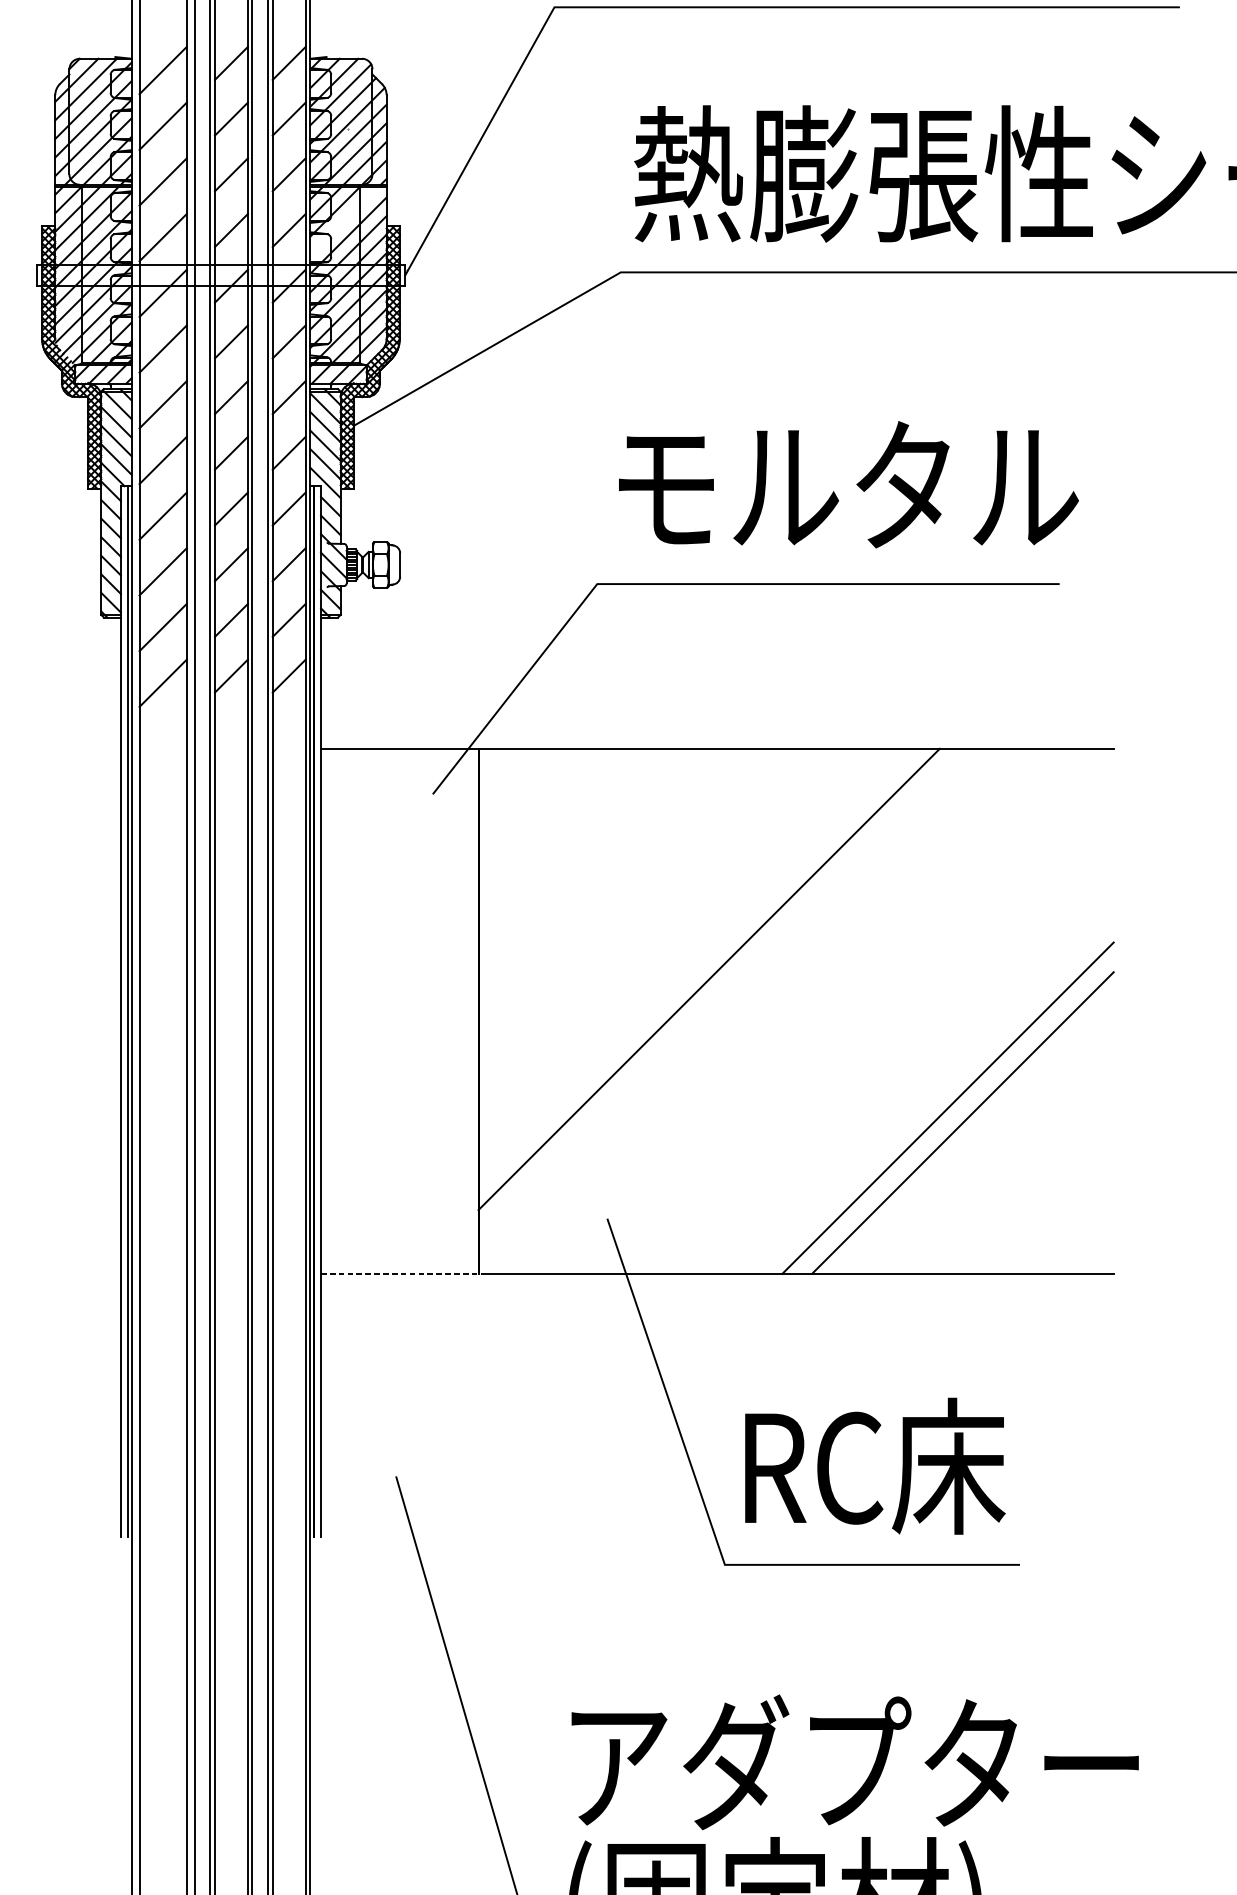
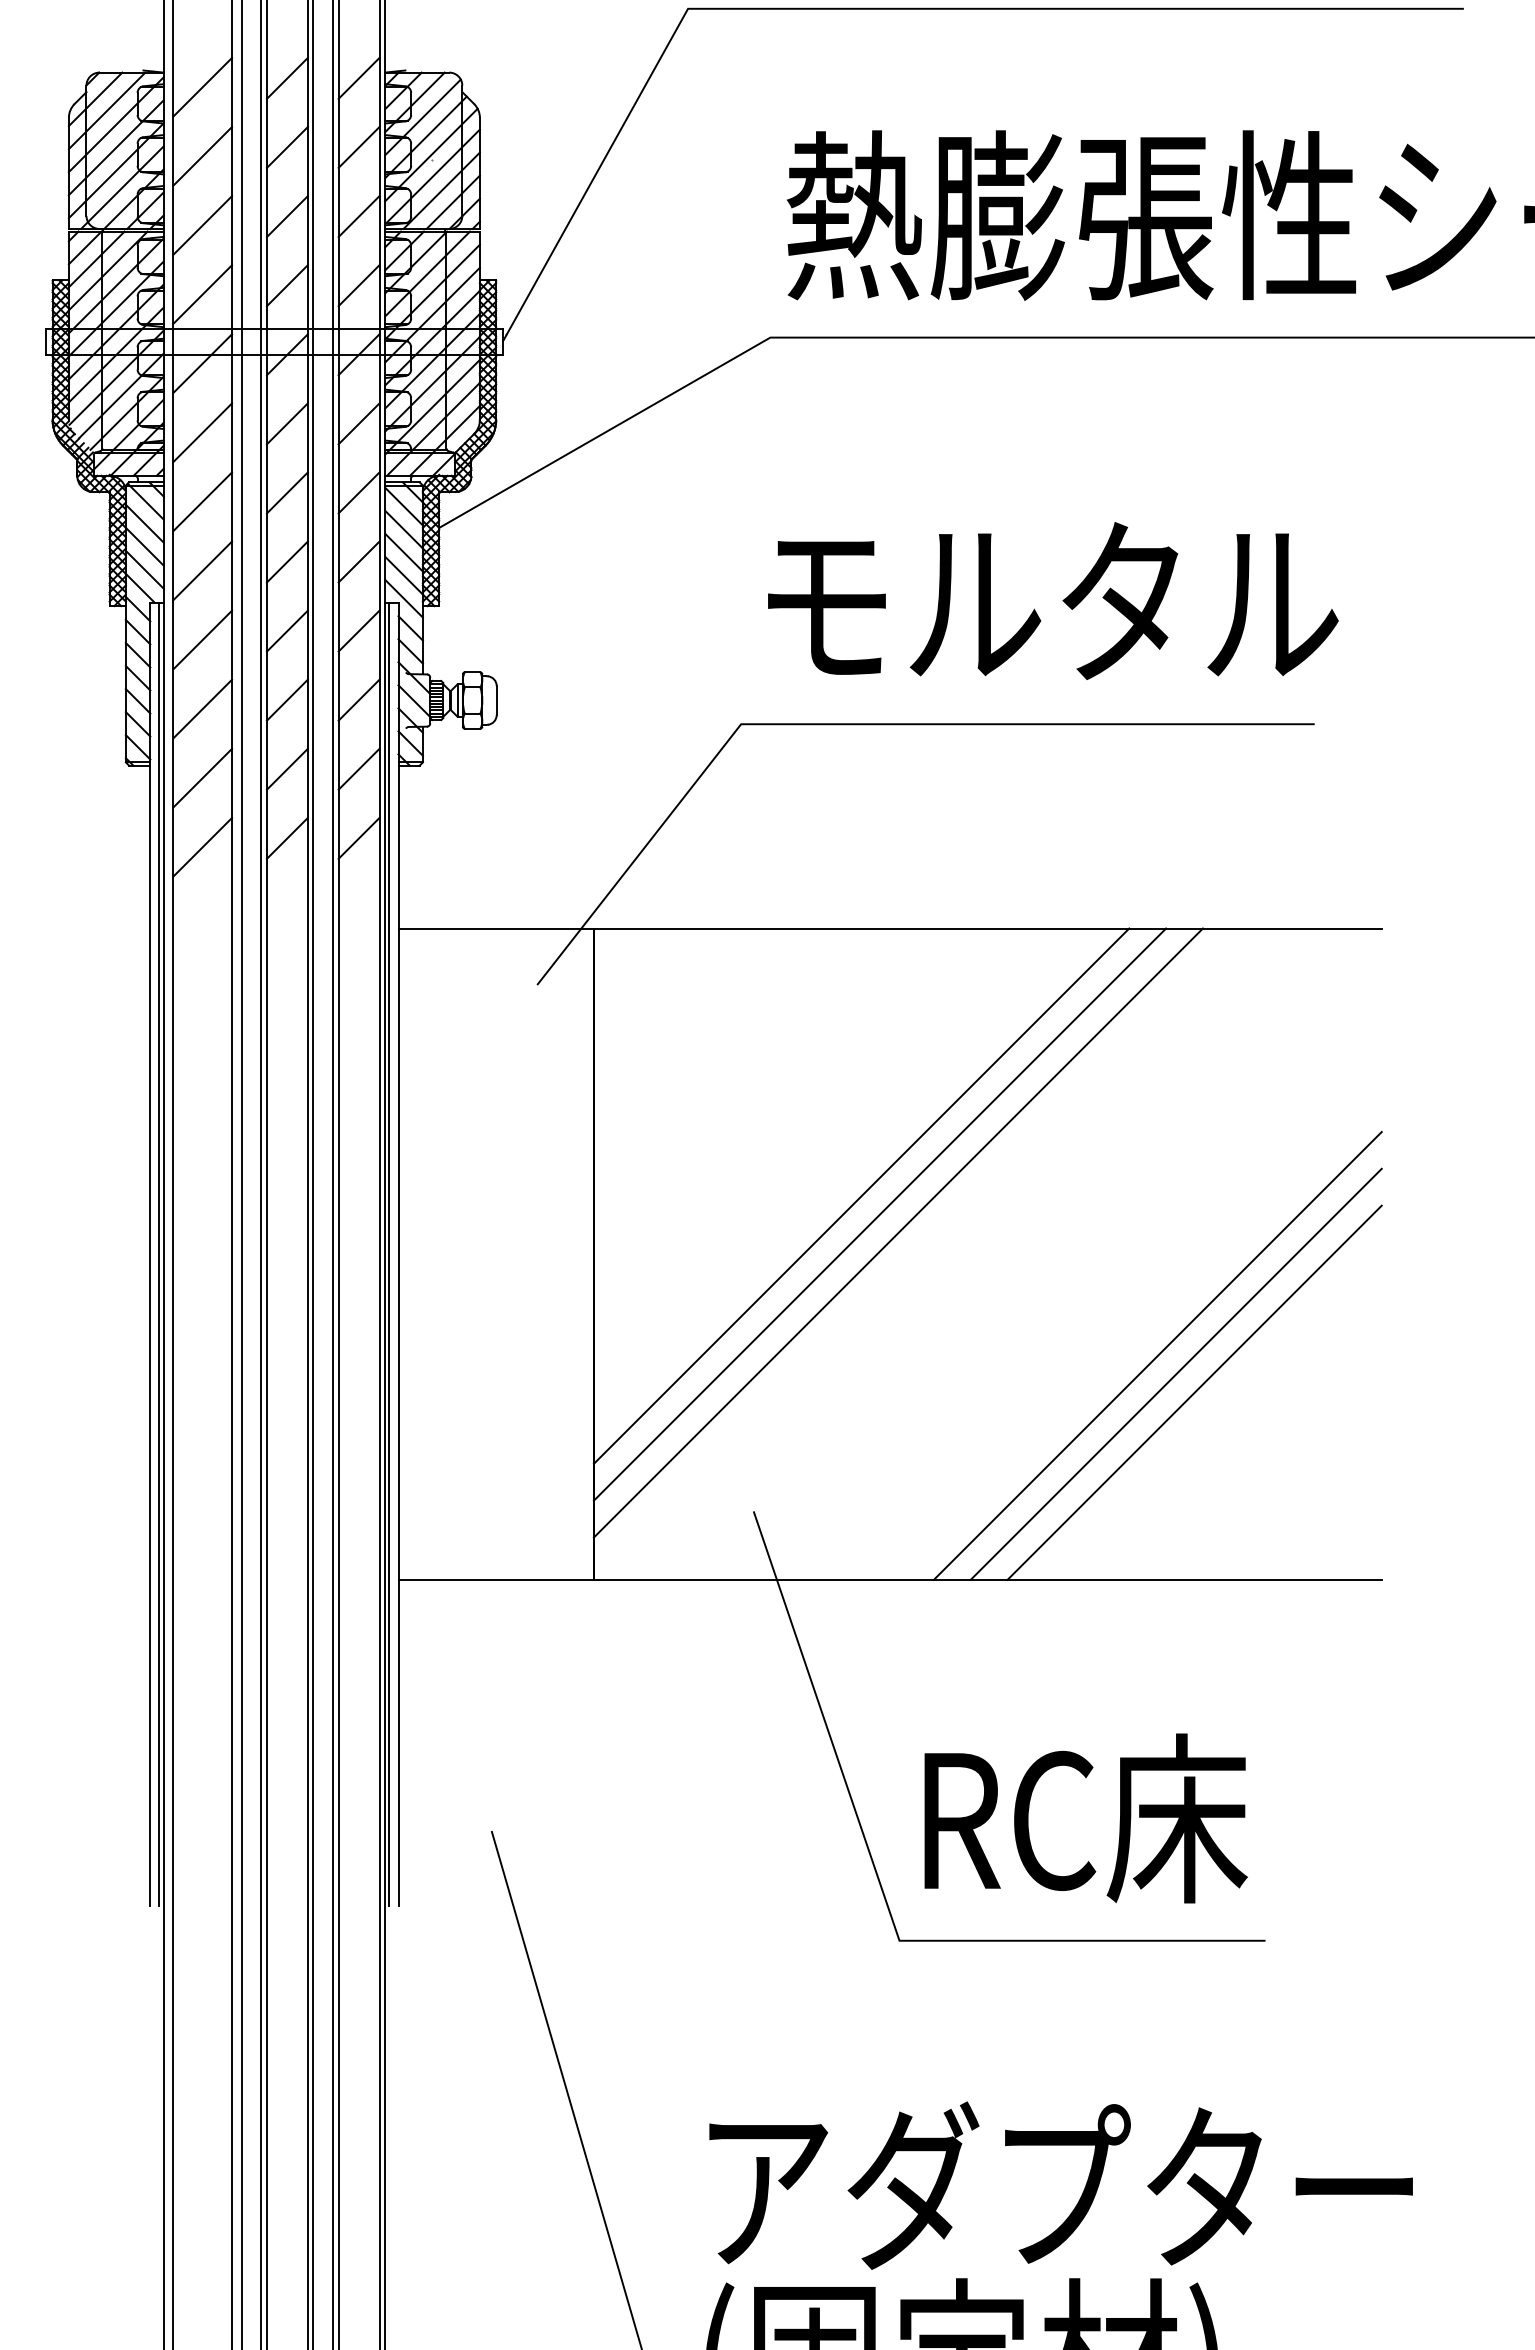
line: (344, 220) -> (427, 273), added
line: (694, 964) -> (861, 1195), added
line: (723, 993) -> (897, 1232), added
line: (932, 1093) -> (1157, 1355), added
line: (401, 1273) -> (498, 1579), dashed -> solid

